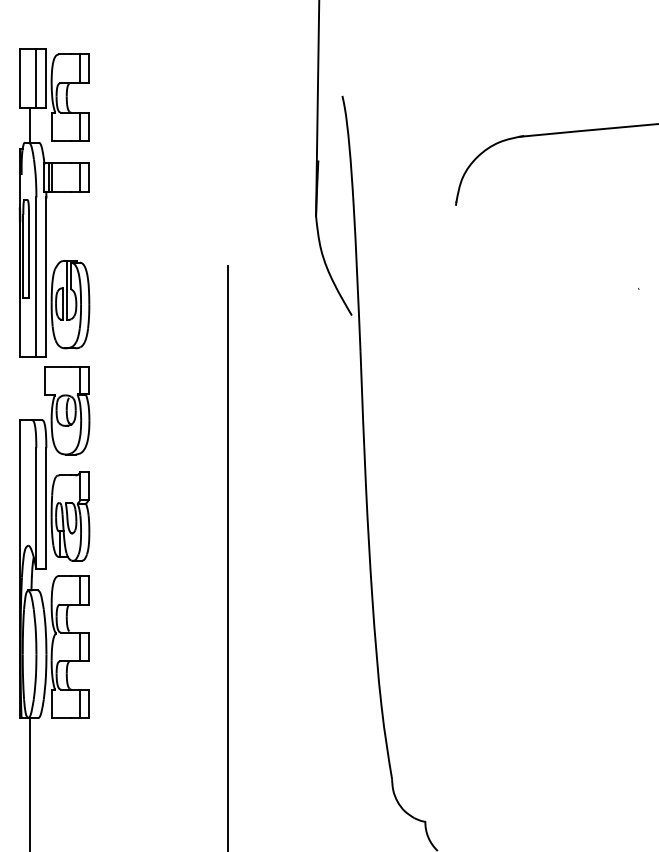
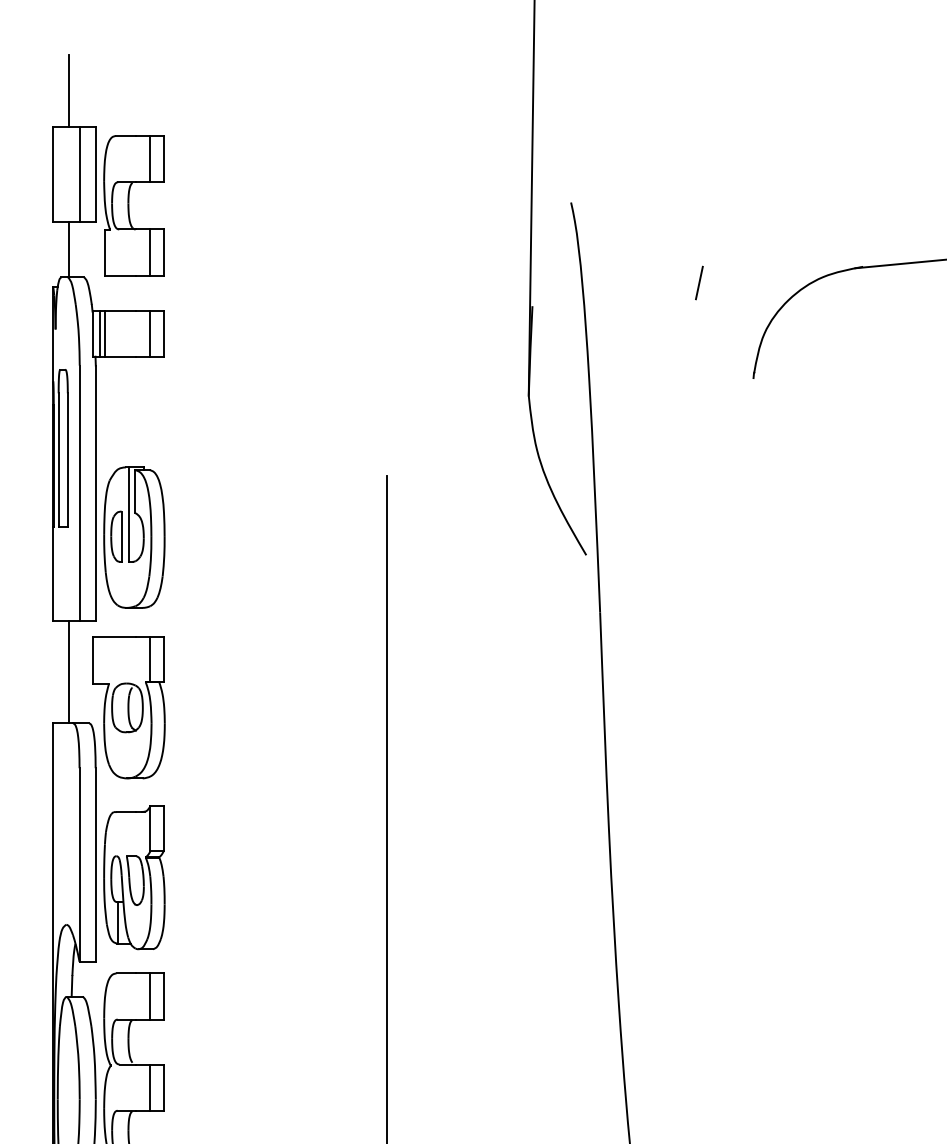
line: (29, 26) -> (68, 91), added
line: (422, 146) -> (699, 283), added
line: (29, 388) -> (68, 672), added

